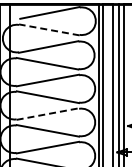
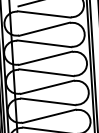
line: (49, 29) -> (44, 14), dashed -> solid
line: (47, 114) -> (47, 87), dashed -> solid

